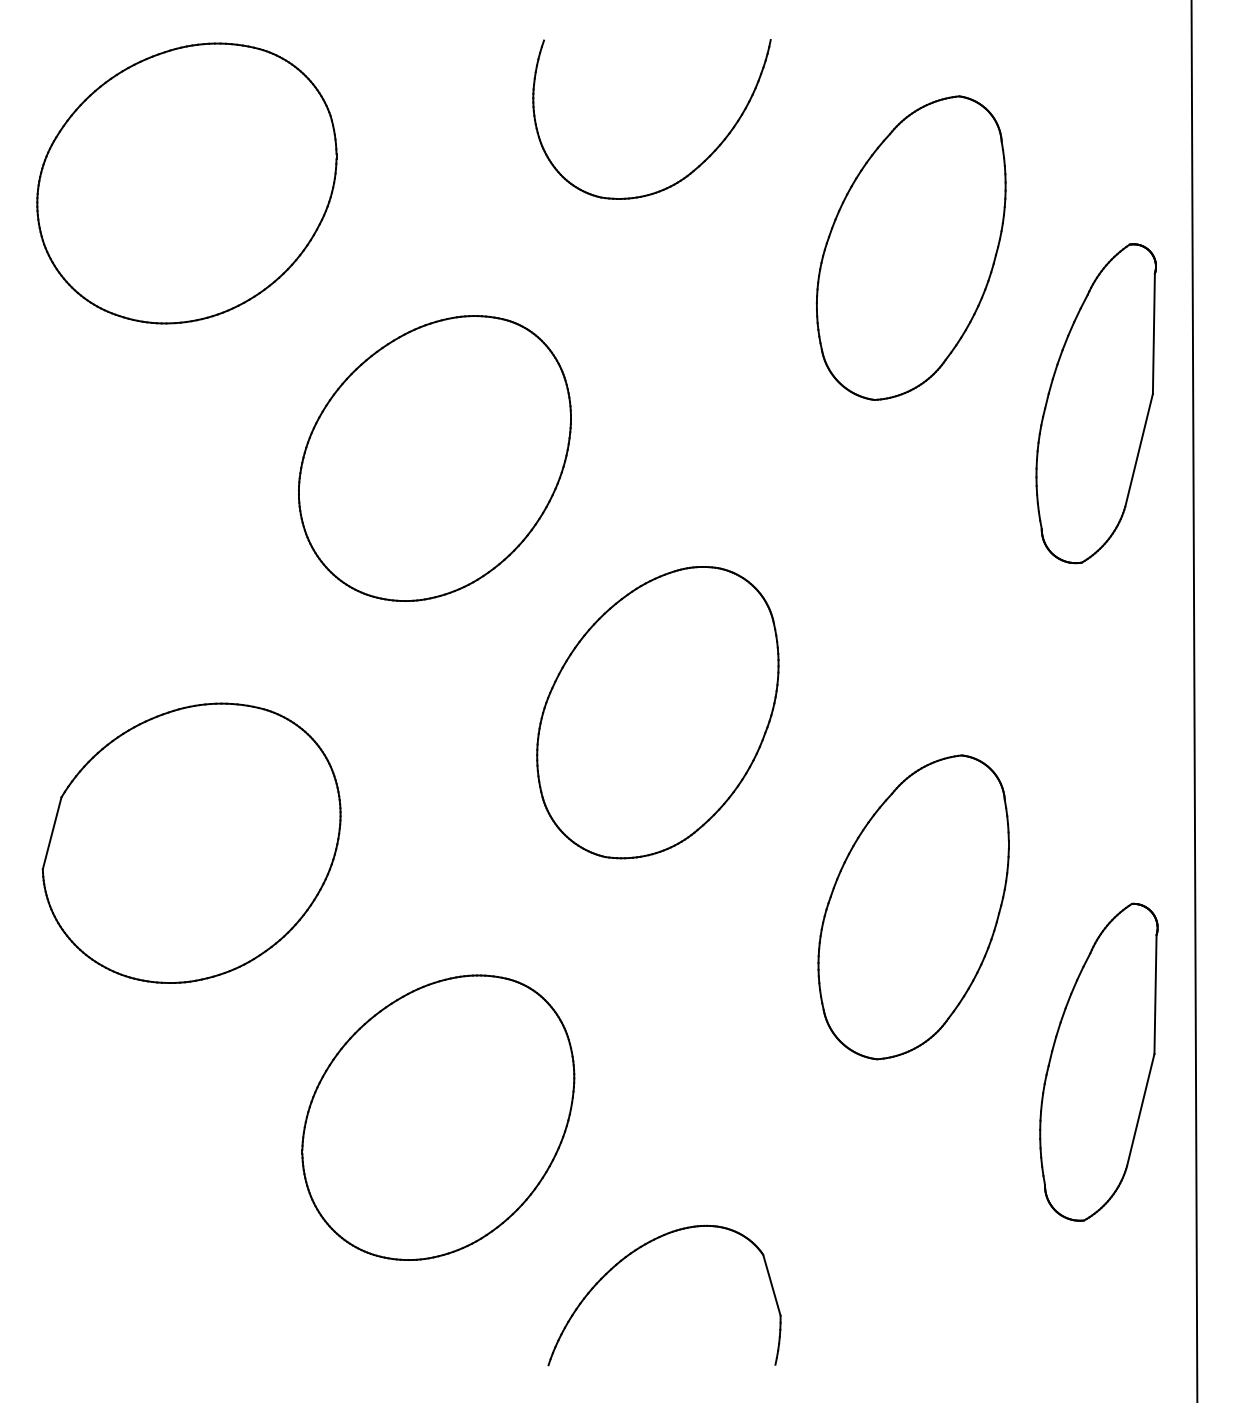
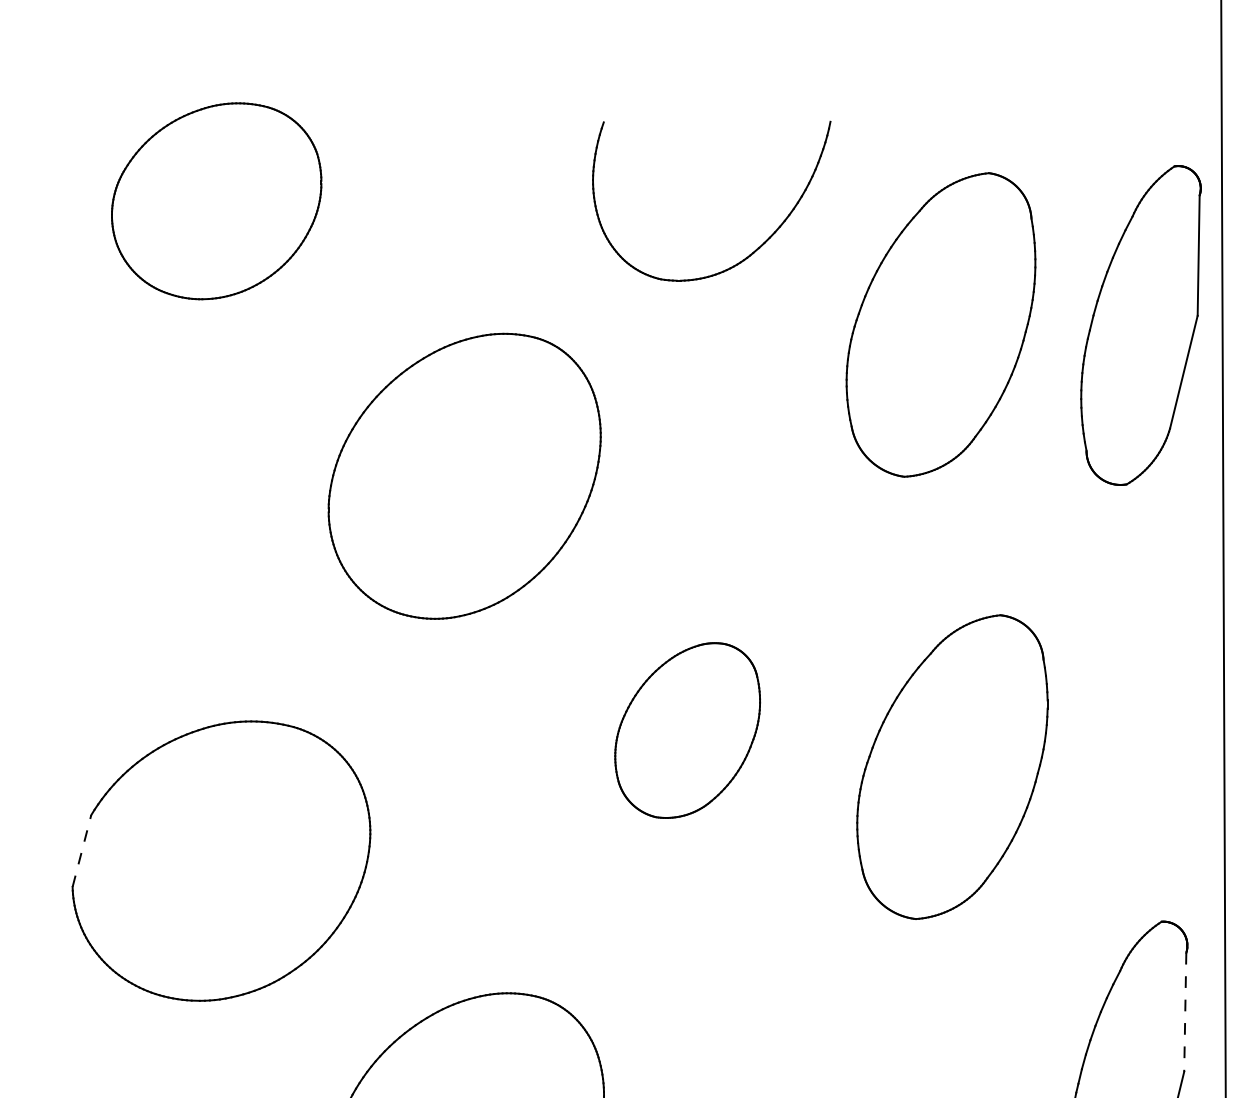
part: (693, 169) -> (753, 251), moved
part: (186, 183) -> (216, 201), size x0.7
part: (910, 247) -> (940, 324), moved
part: (1095, 403) -> (1140, 325), moved
part: (657, 712) -> (687, 730), size x0.6
line: (52, 832) -> (82, 850), solid -> dashed
part: (913, 907) -> (952, 767), moved
line: (1155, 994) -> (1185, 1012), solid -> dashed

